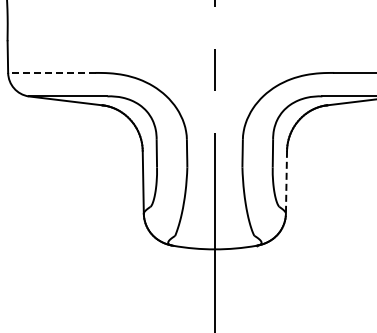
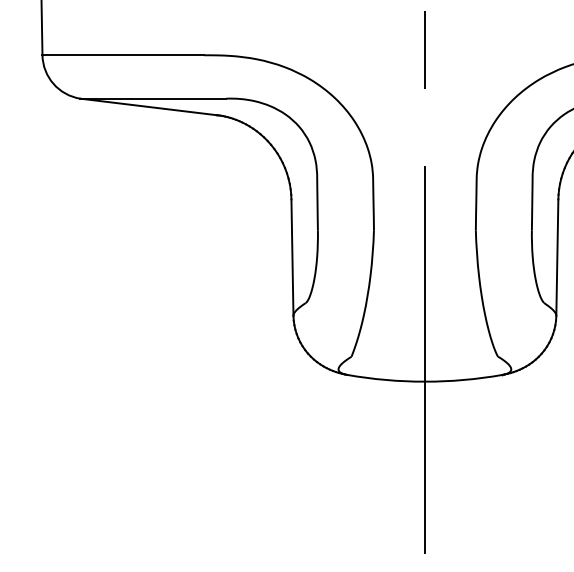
line: (51, 72) -> (122, 54), dashed -> solid
line: (286, 182) -> (557, 257), dashed -> solid

